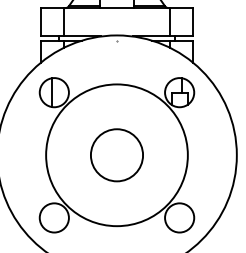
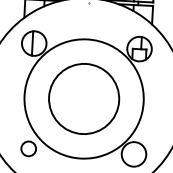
circle: (116, 155) -> (83, 99), size x1.6
circle: (53, 217) -> (28, 148), size x0.6

